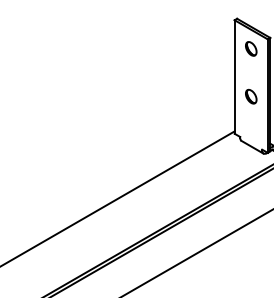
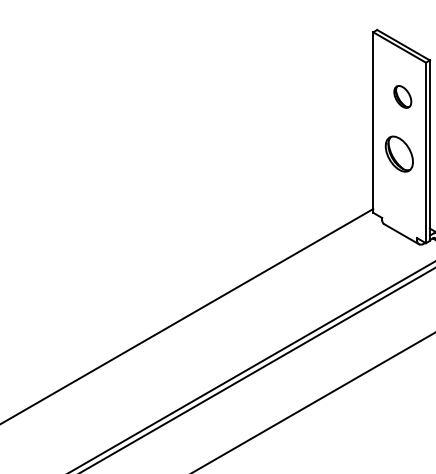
part: (251, 48) -> (403, 96), moved
part: (251, 96) -> (400, 153), size x1.6

